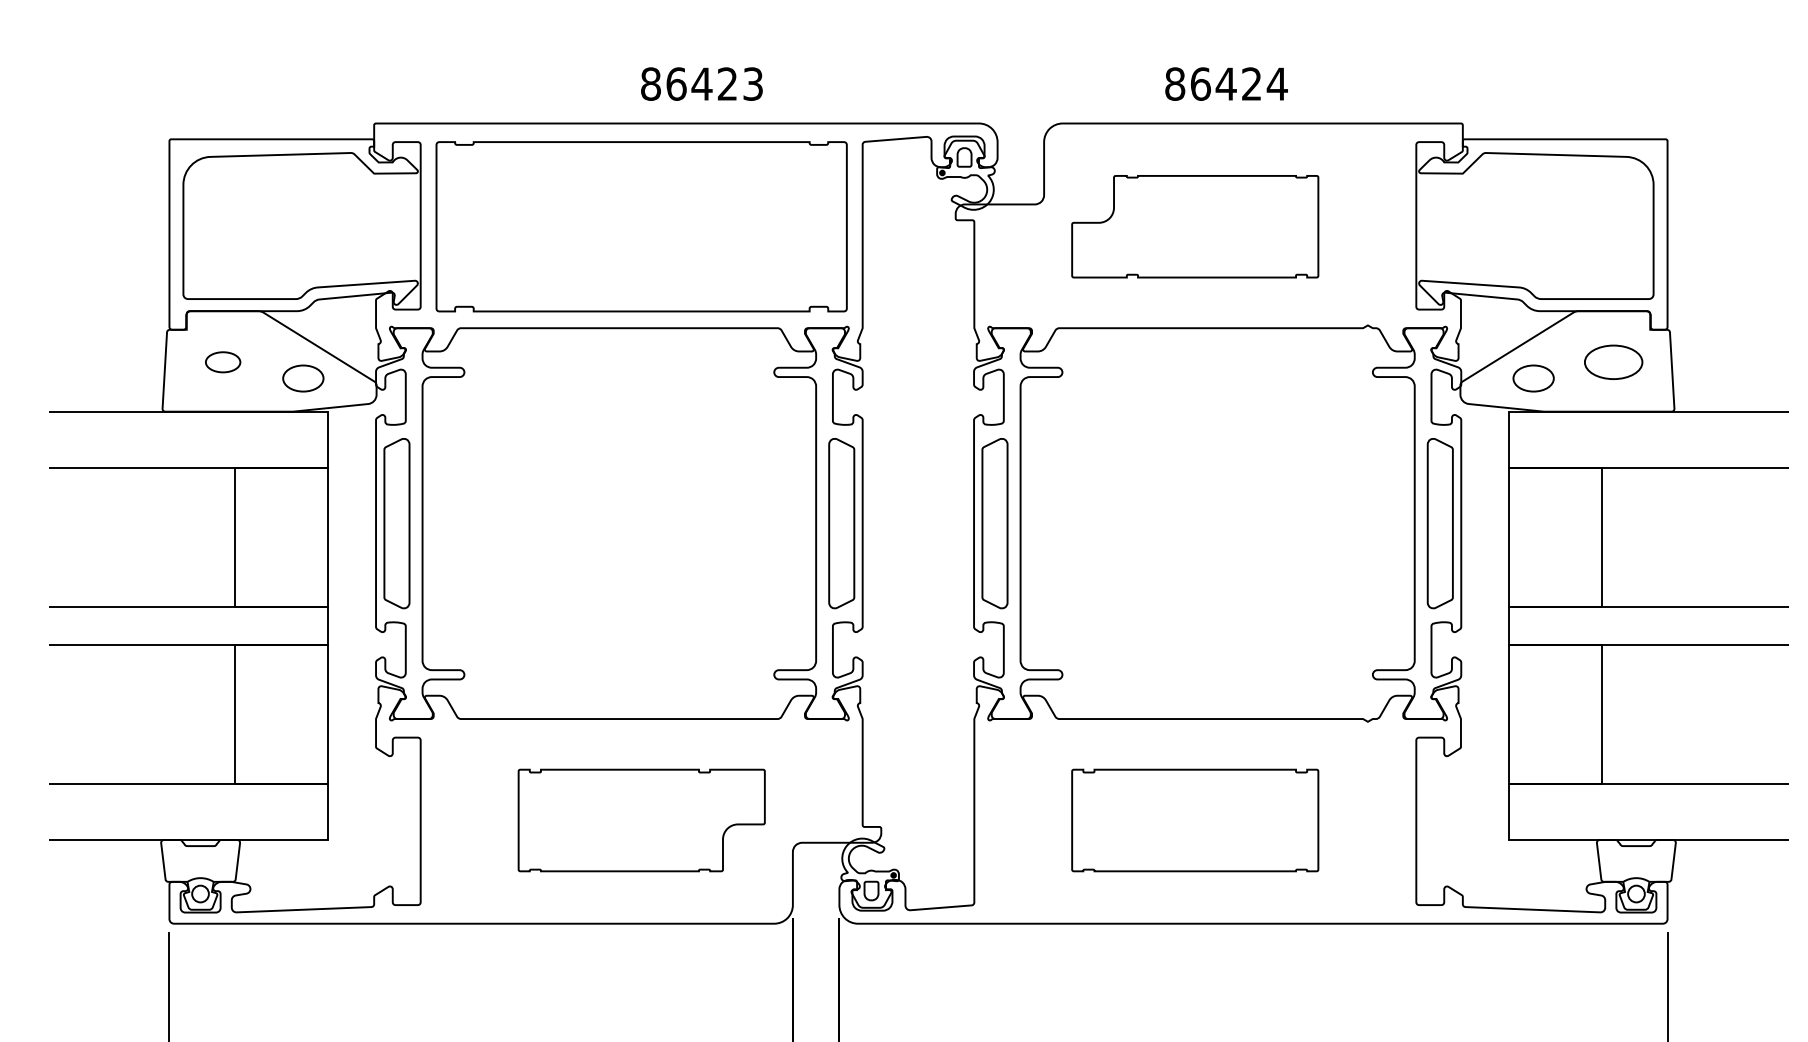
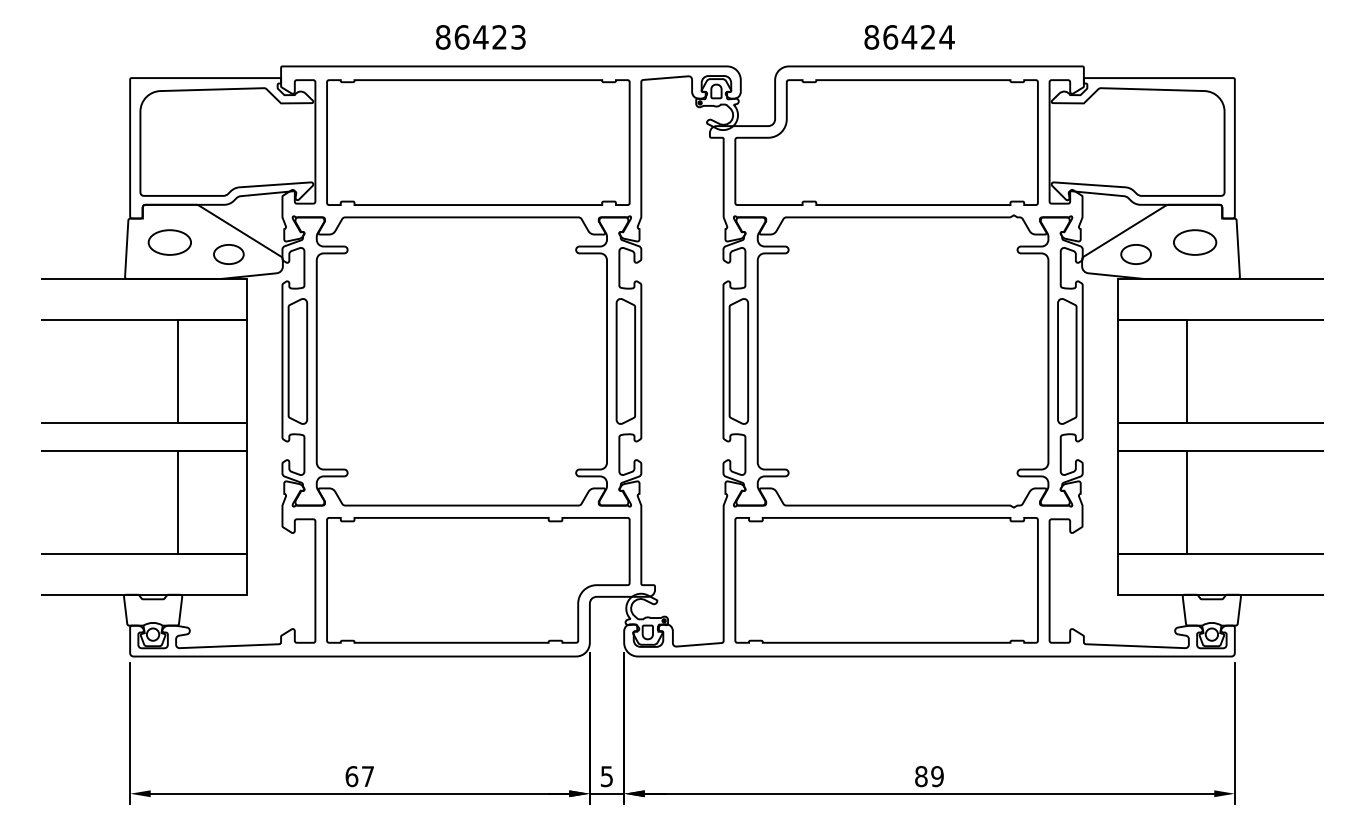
text: (701, 84) -> (480, 37), moved
part: (1195, 226) -> (886, 142), size x1.67
part: (222, 362) -> (169, 242), size x1.67
part: (641, 820) -> (478, 580), size x1.67
part: (1195, 820) -> (886, 580), size x1.67

